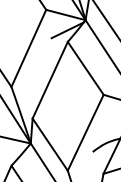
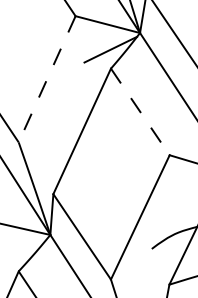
line: (28, 48) -> (46, 79), solid -> dashed
line: (85, 68) -> (139, 112), solid -> dashed

